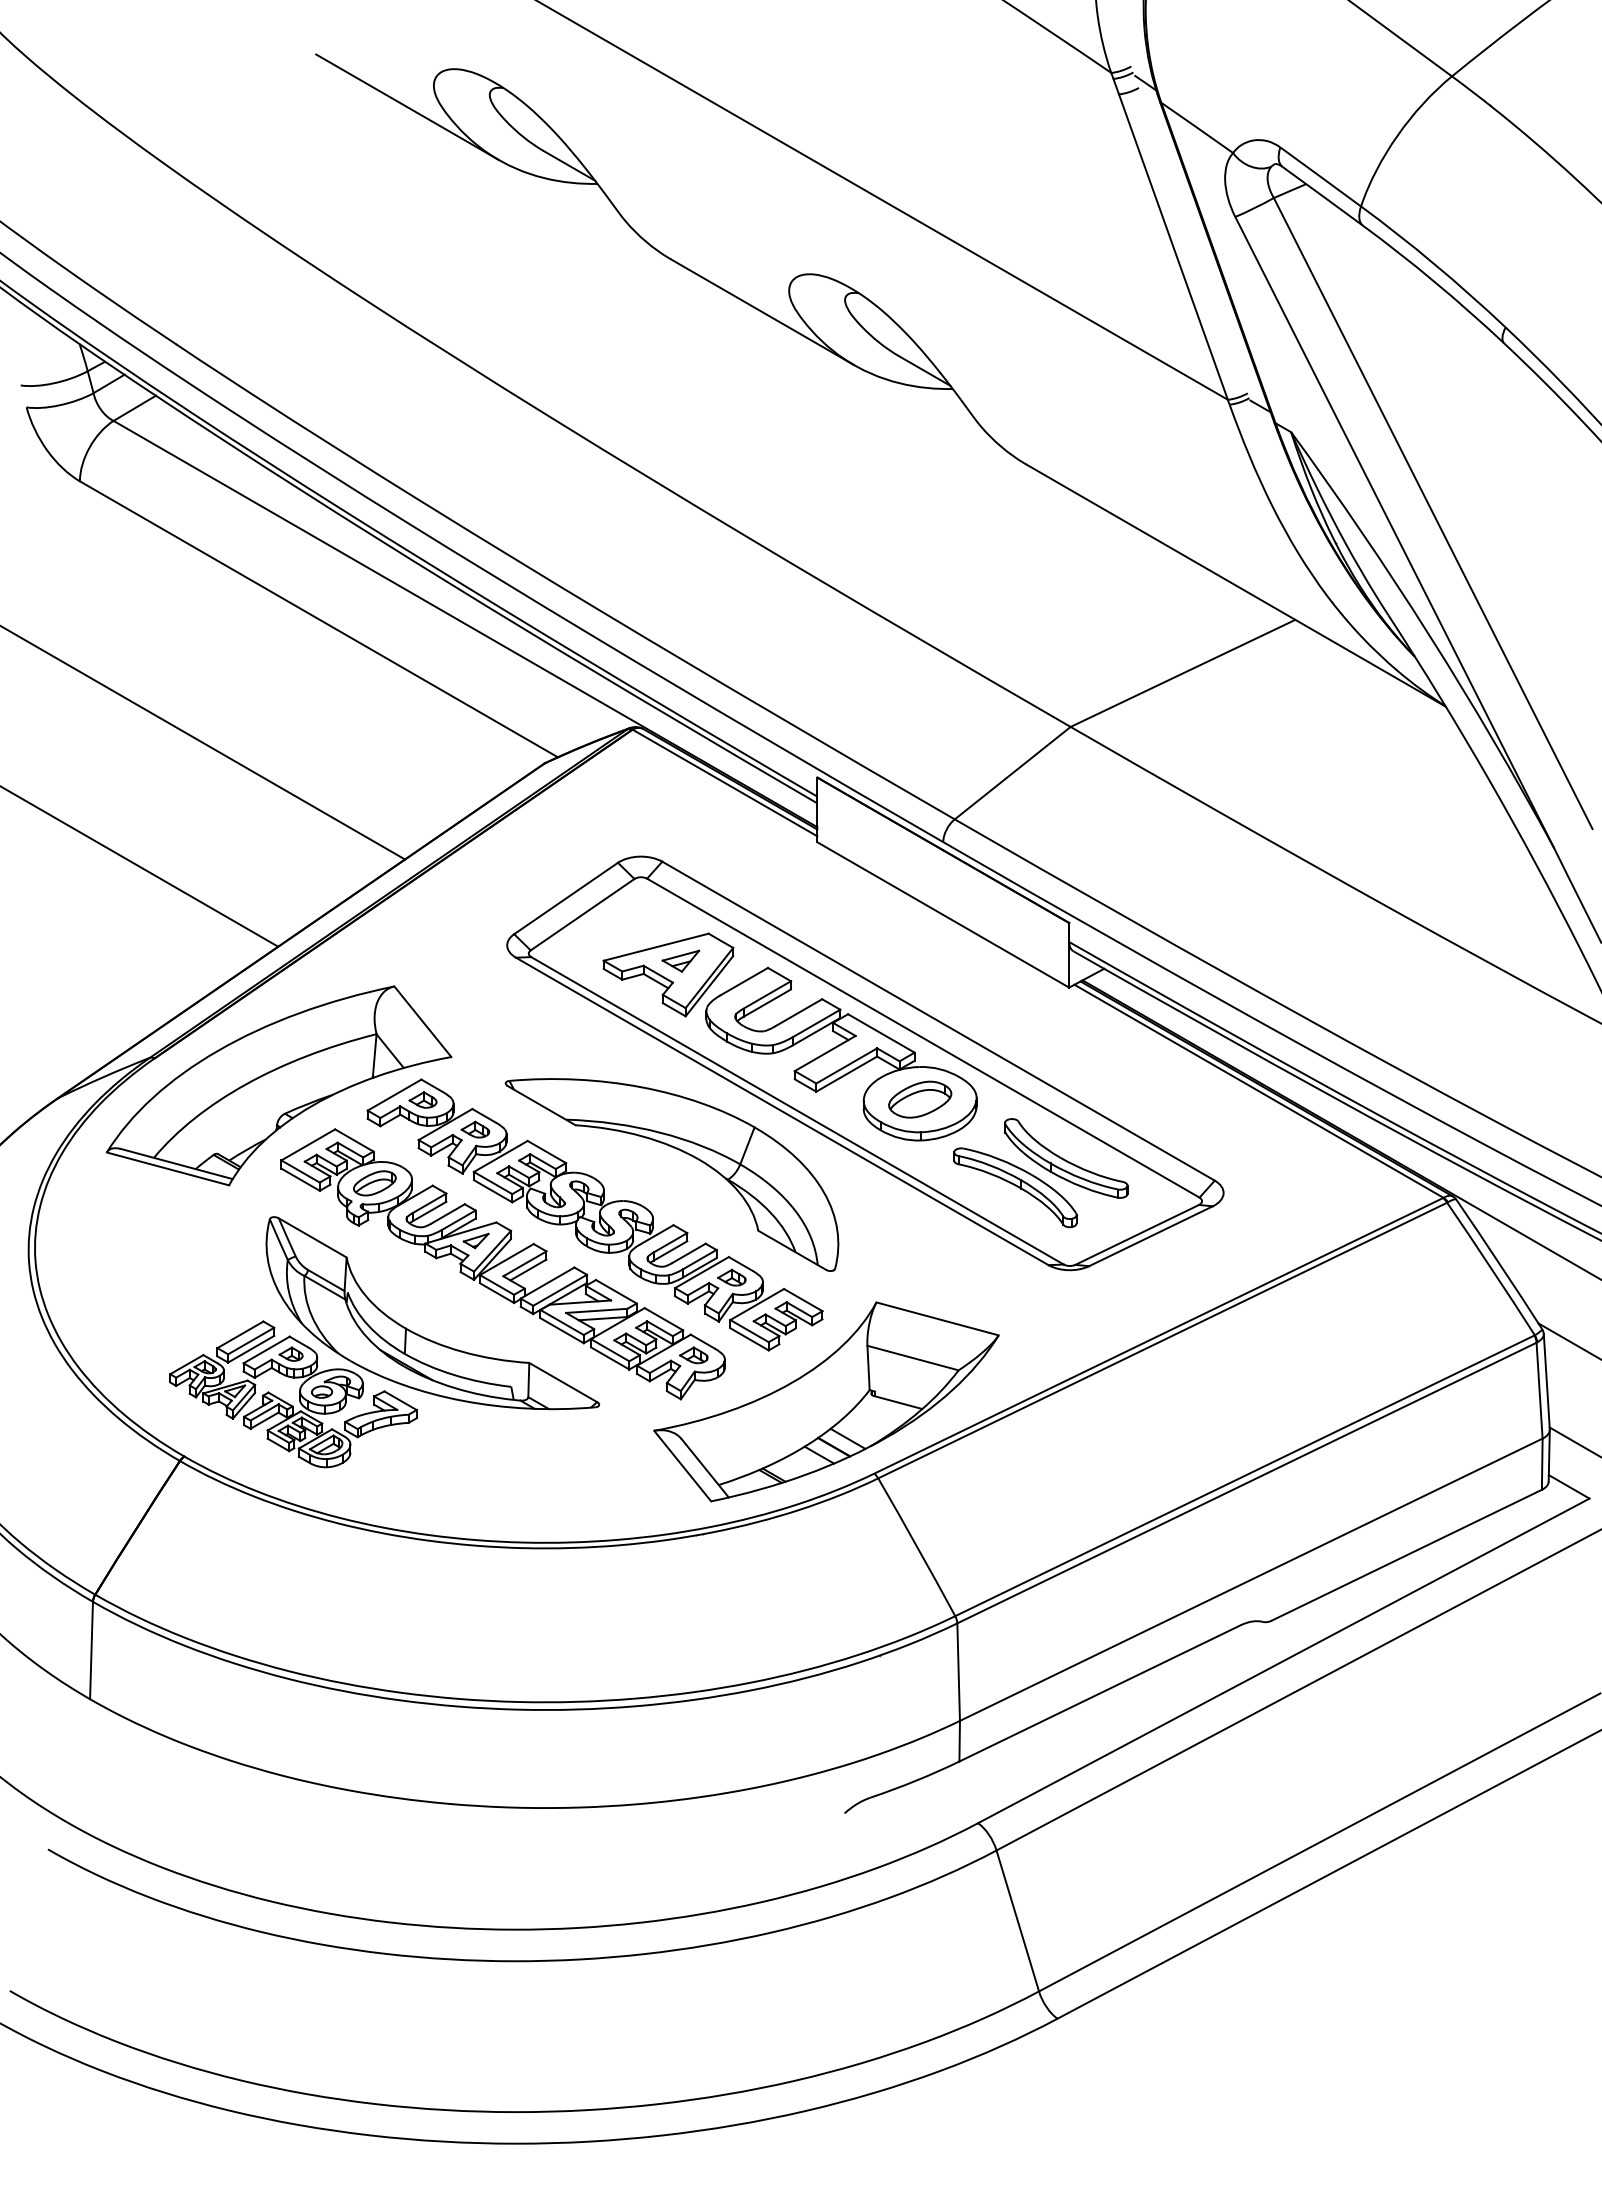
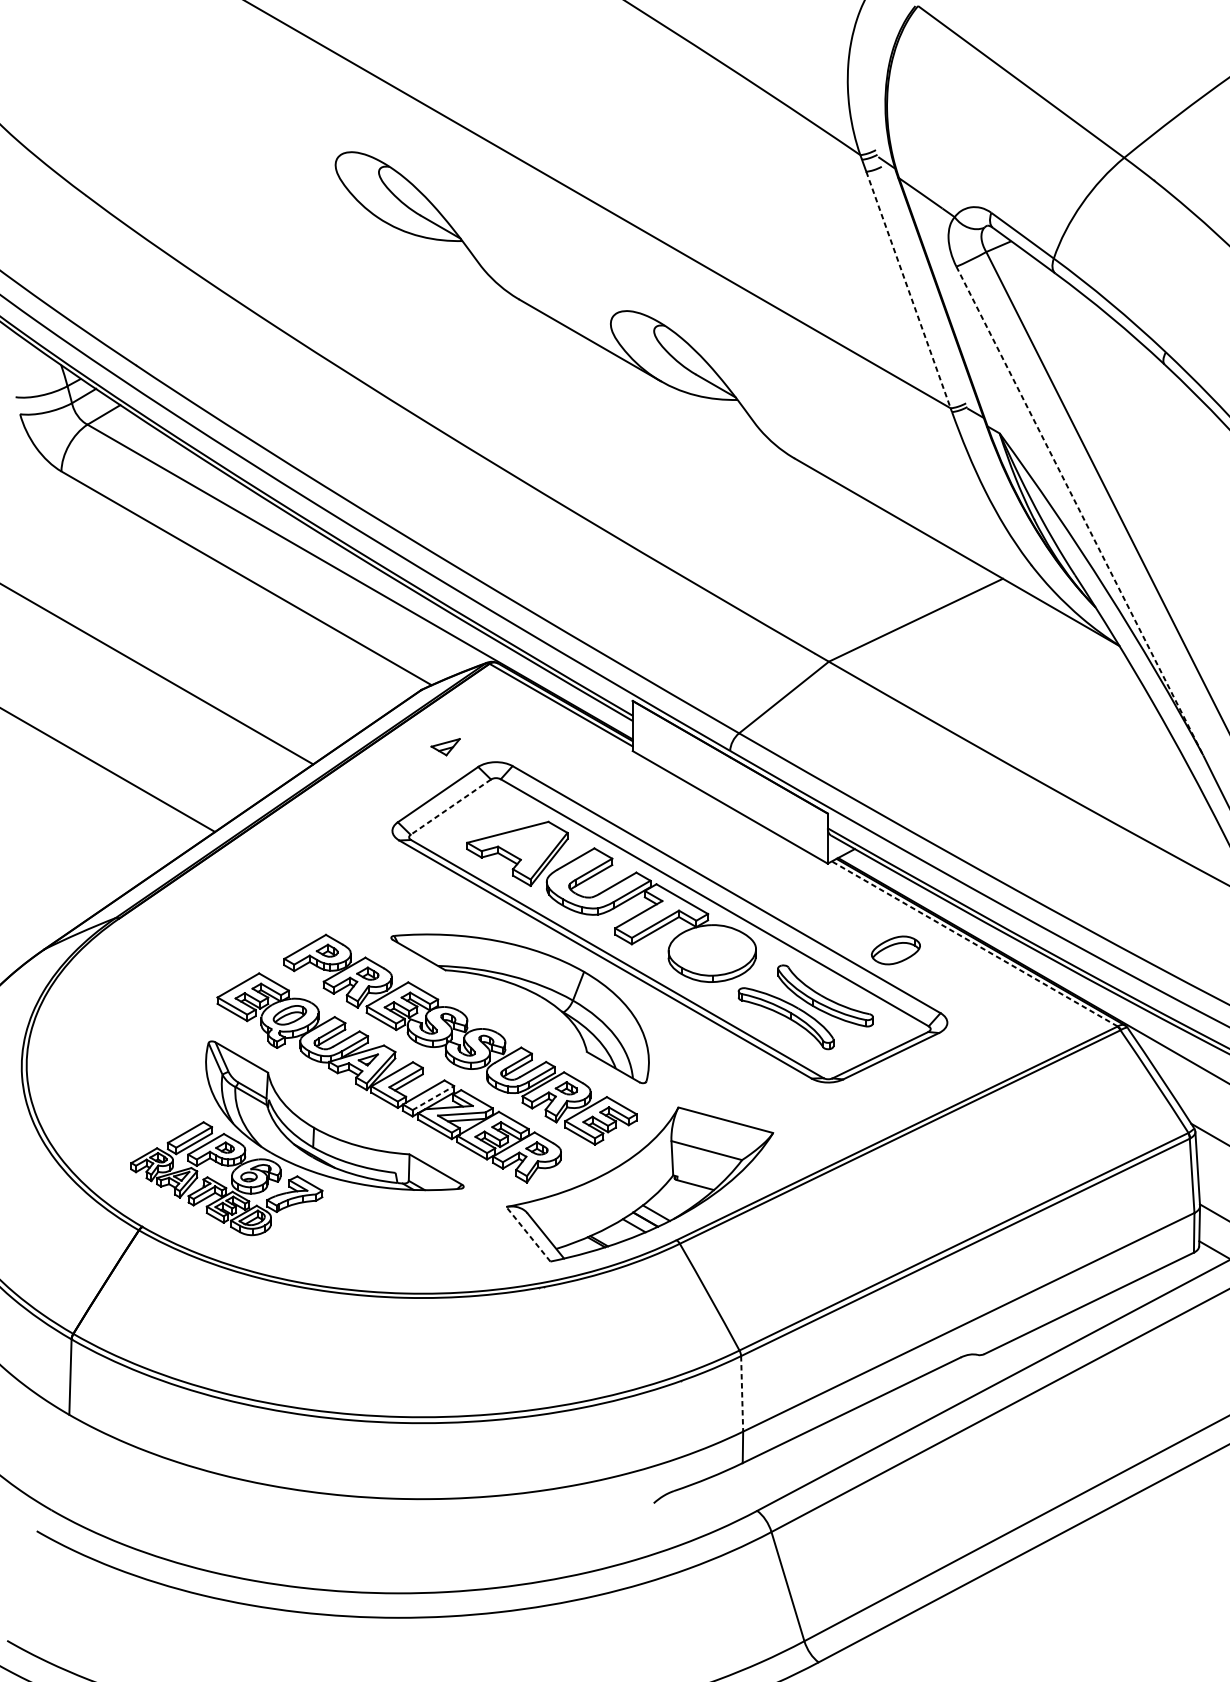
line: (407, 106) -> (315, 181), removed
line: (1173, 247) -> (908, 290), solid -> dashed
line: (1394, 532) -> (1079, 511), solid -> dashed
line: (582, 914) -> (450, 807), solid -> dashed
part: (680, 960) -> (445, 746), moved
part: (278, 1085) -> (215, 939), removed
line: (1258, 1091) -> (974, 944), solid -> dashed
part: (920, 1099) -> (896, 950), moved
line: (560, 1290) -> (433, 1098), solid -> dashed
line: (682, 1465) -> (528, 1233), solid -> dashed
line: (958, 1672) -> (742, 1394), solid -> dashed

